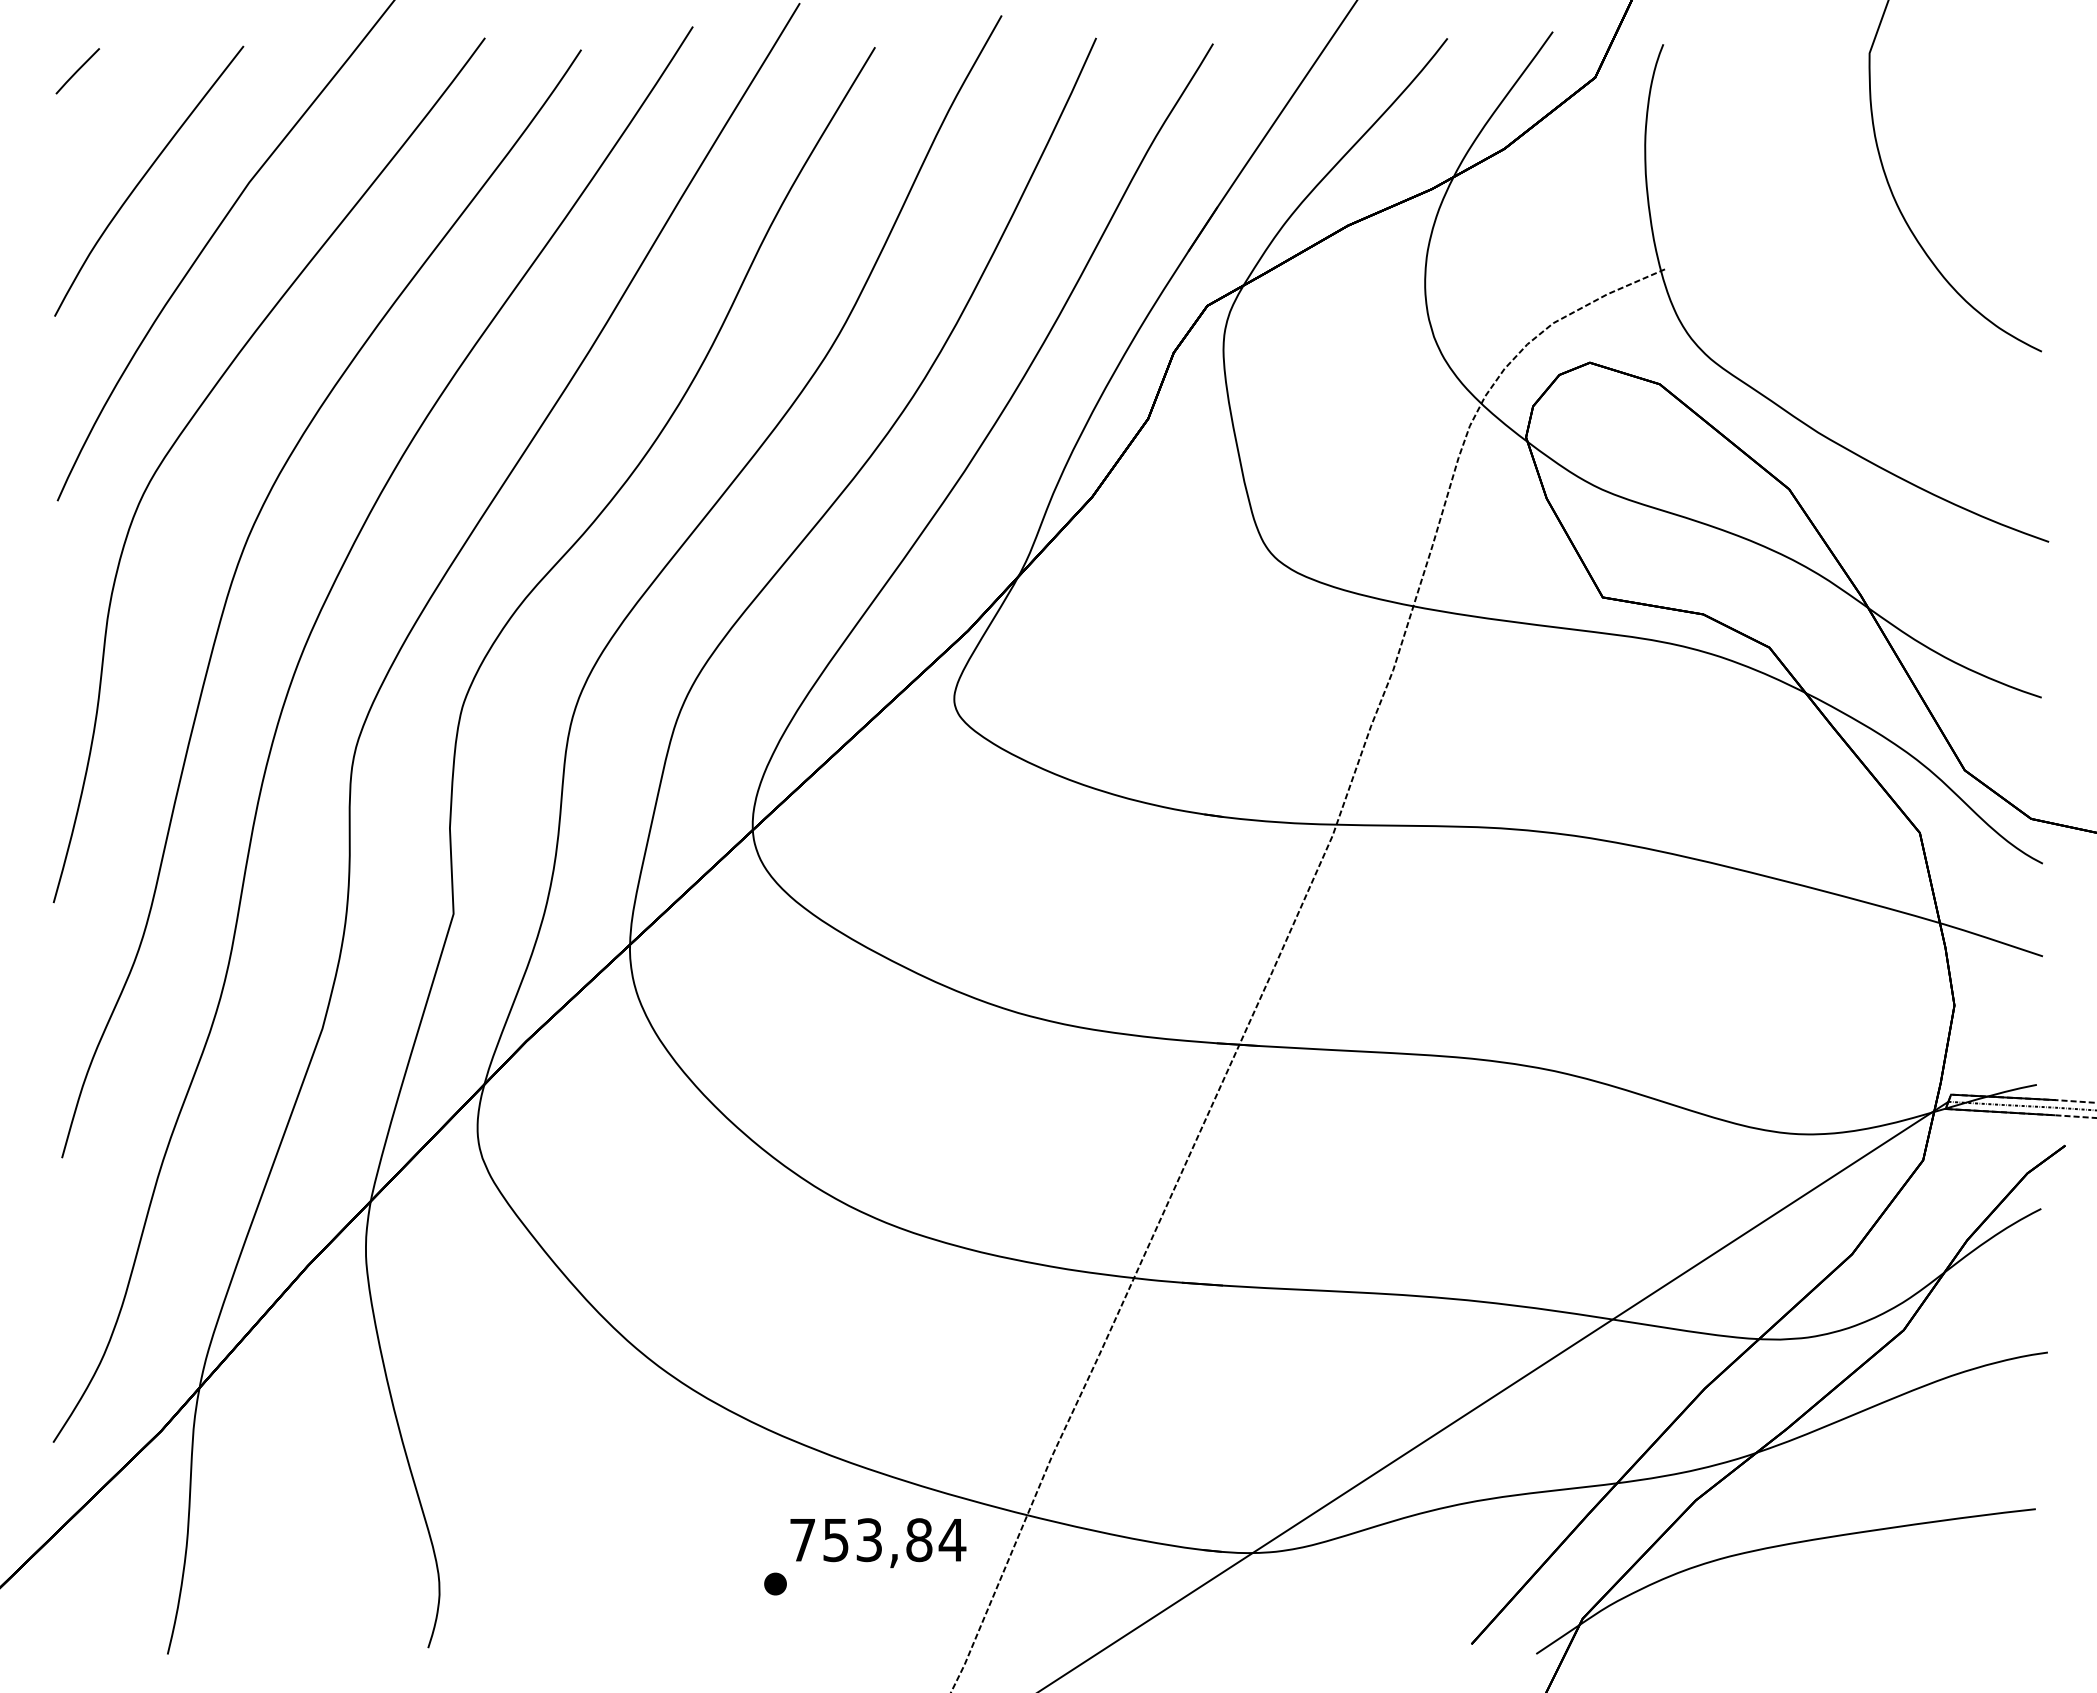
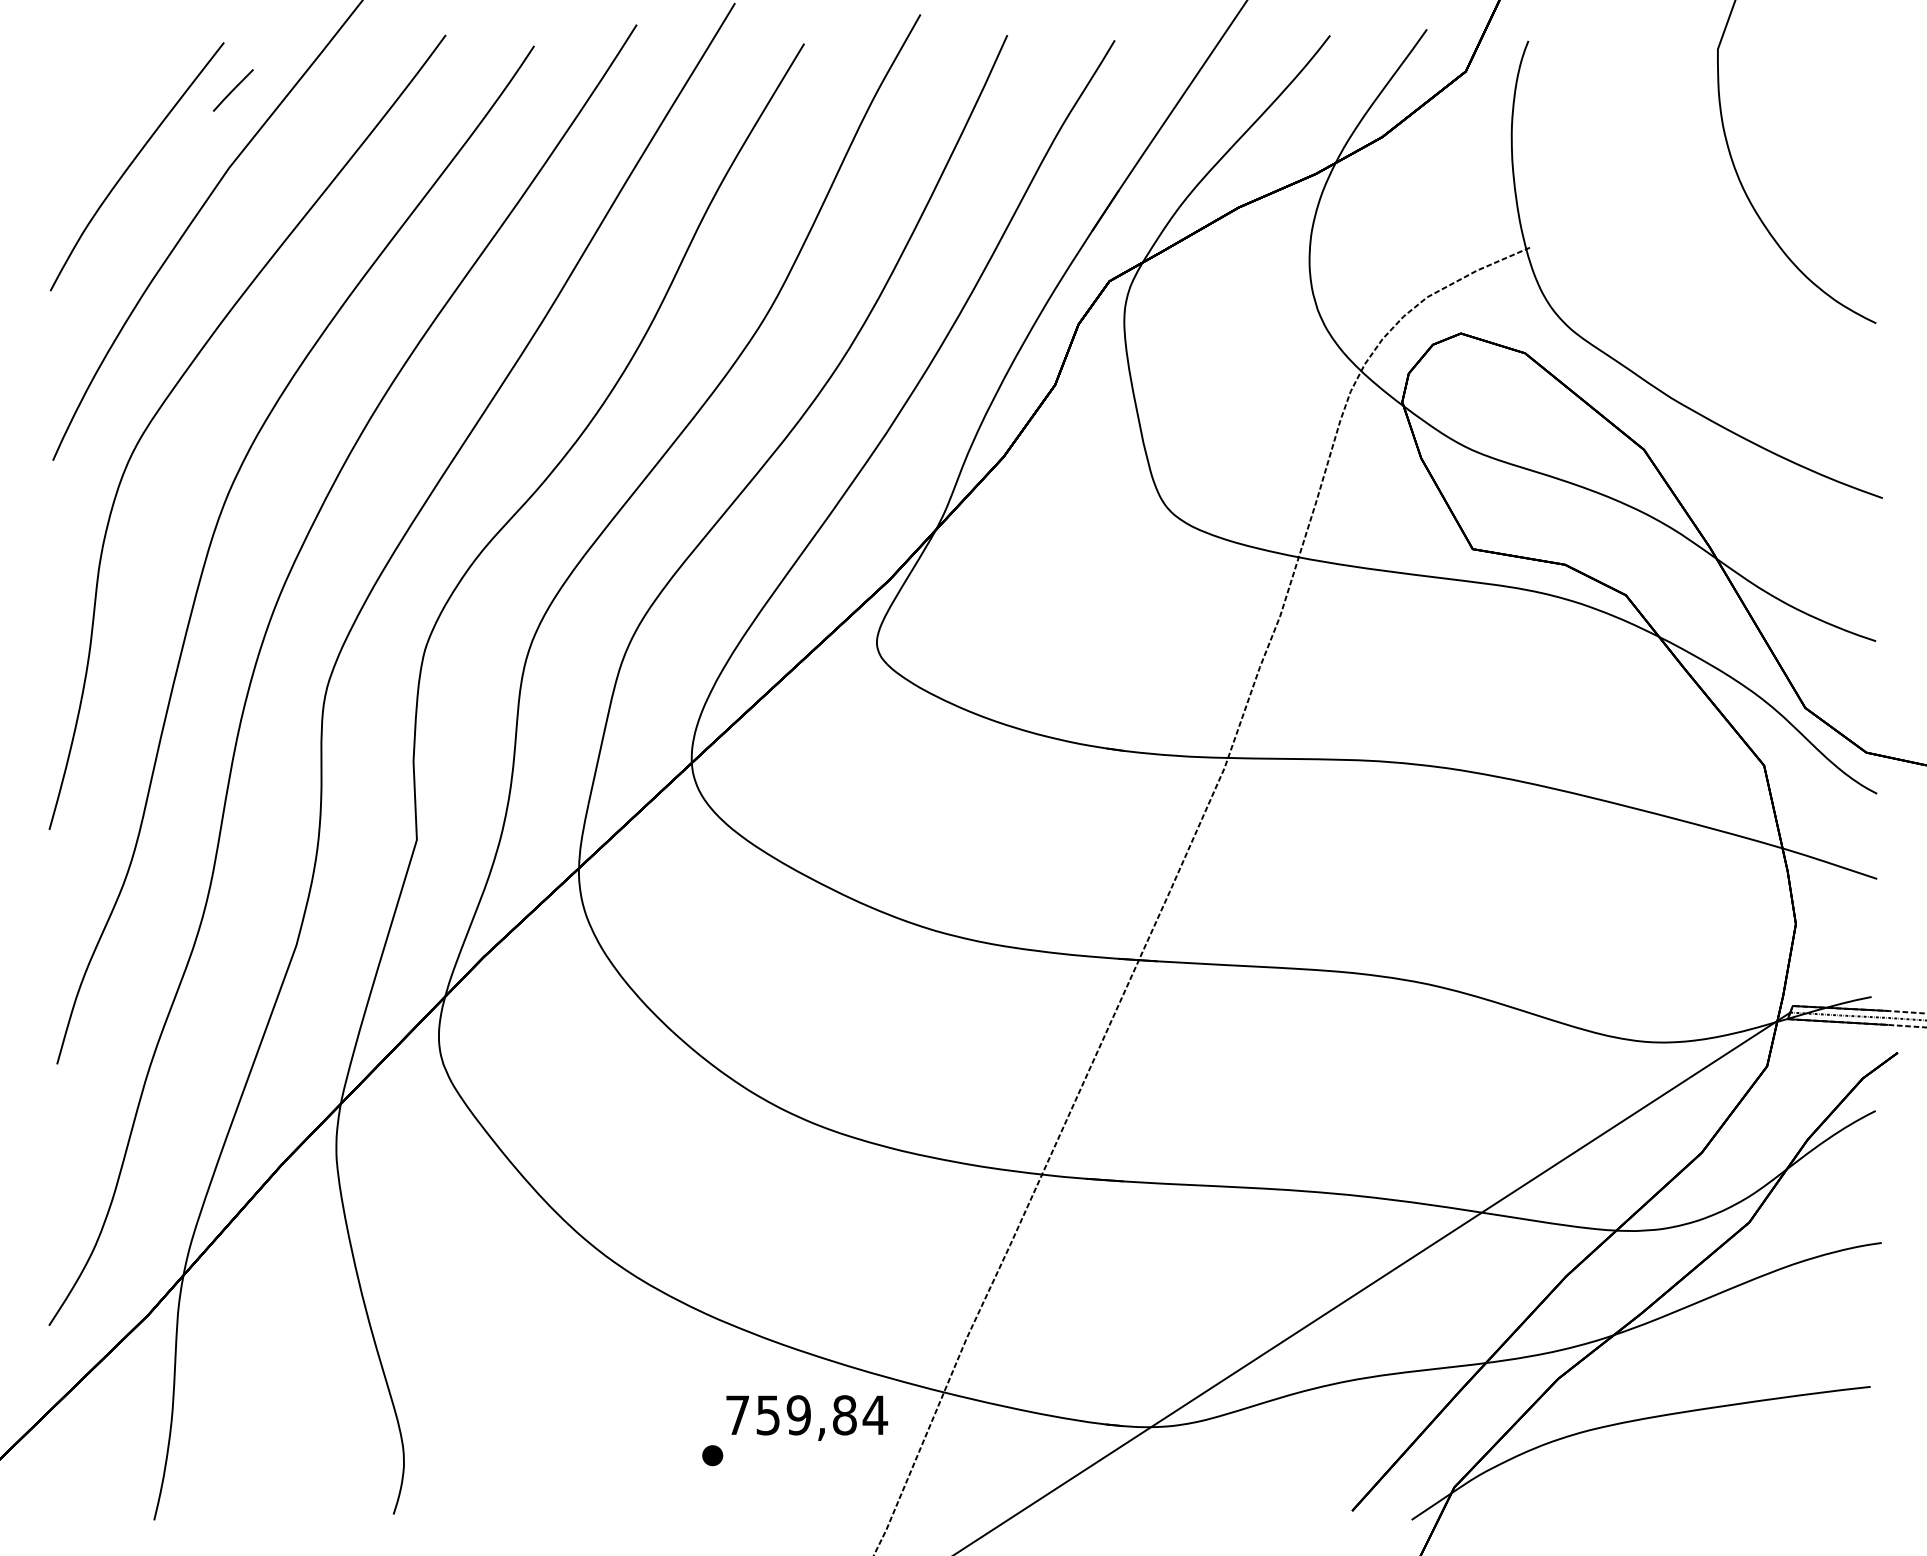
line: (77, 71) -> (233, 90), moved
text: (869, 1539) -> (799, 1414), 753,84 -> 759,84

